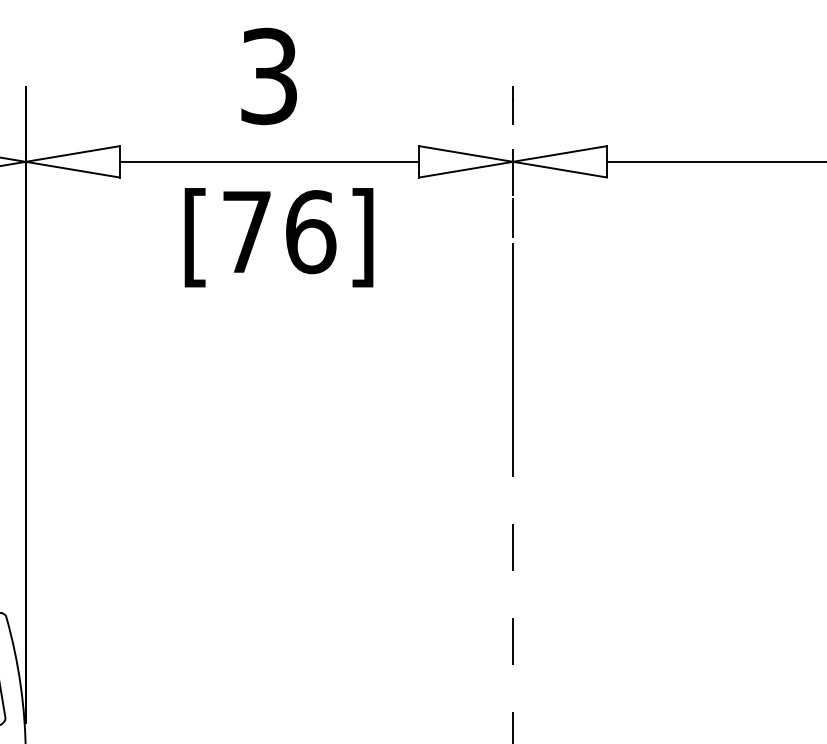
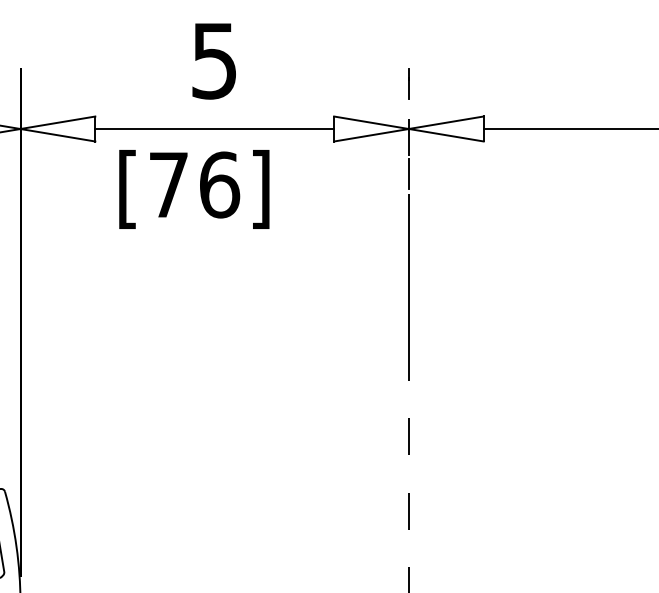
text: (269, 75) -> (214, 60), 3 -> 5
text: (279, 237) -> (194, 189), moved

